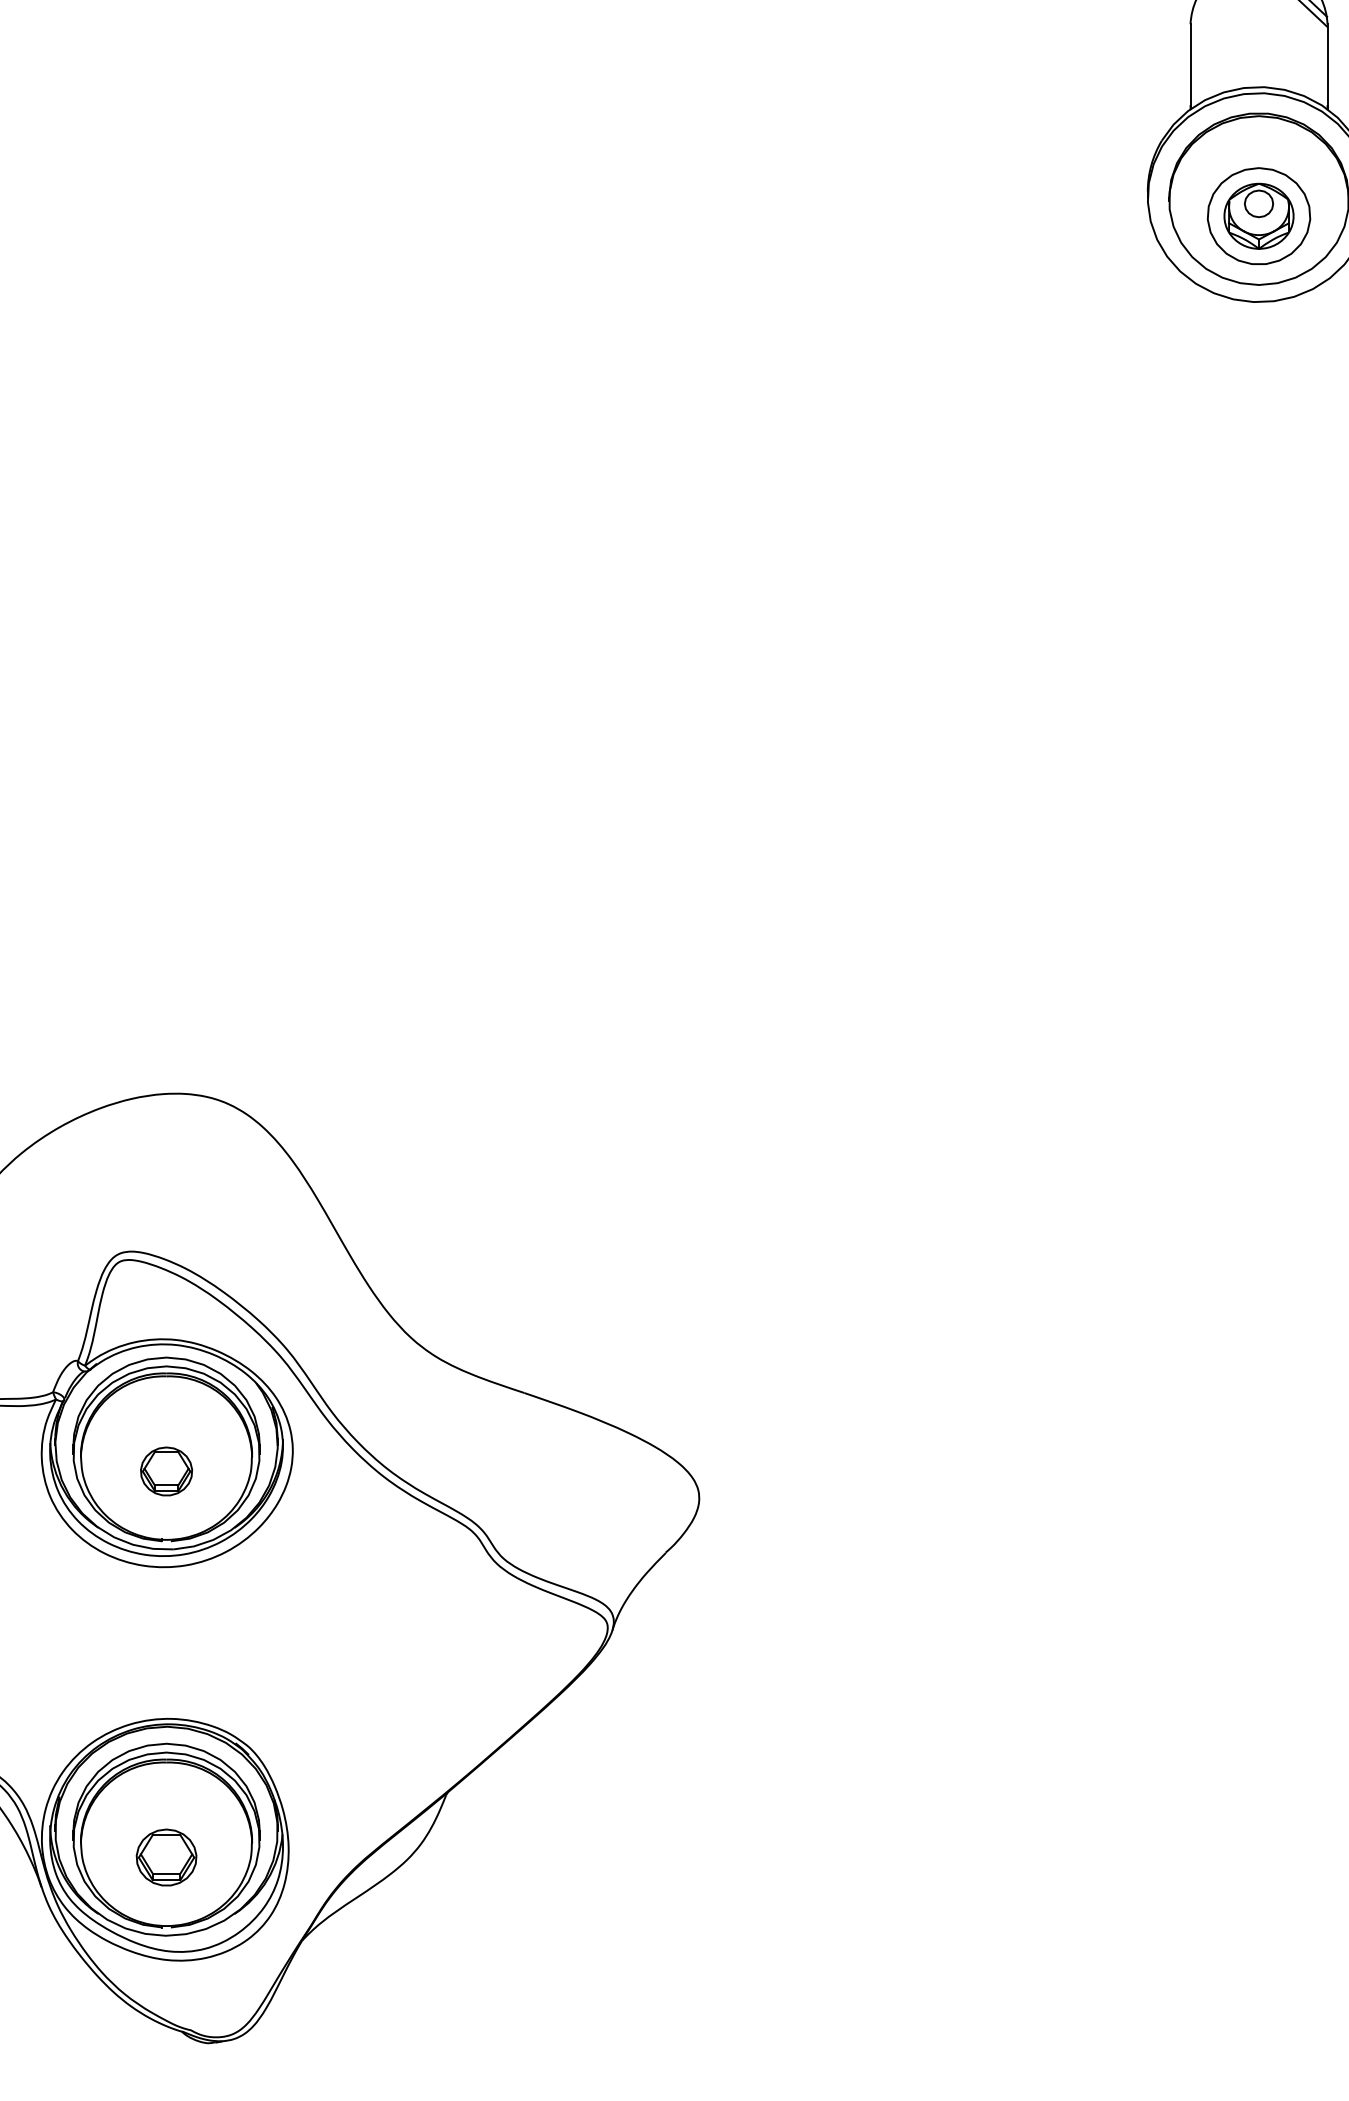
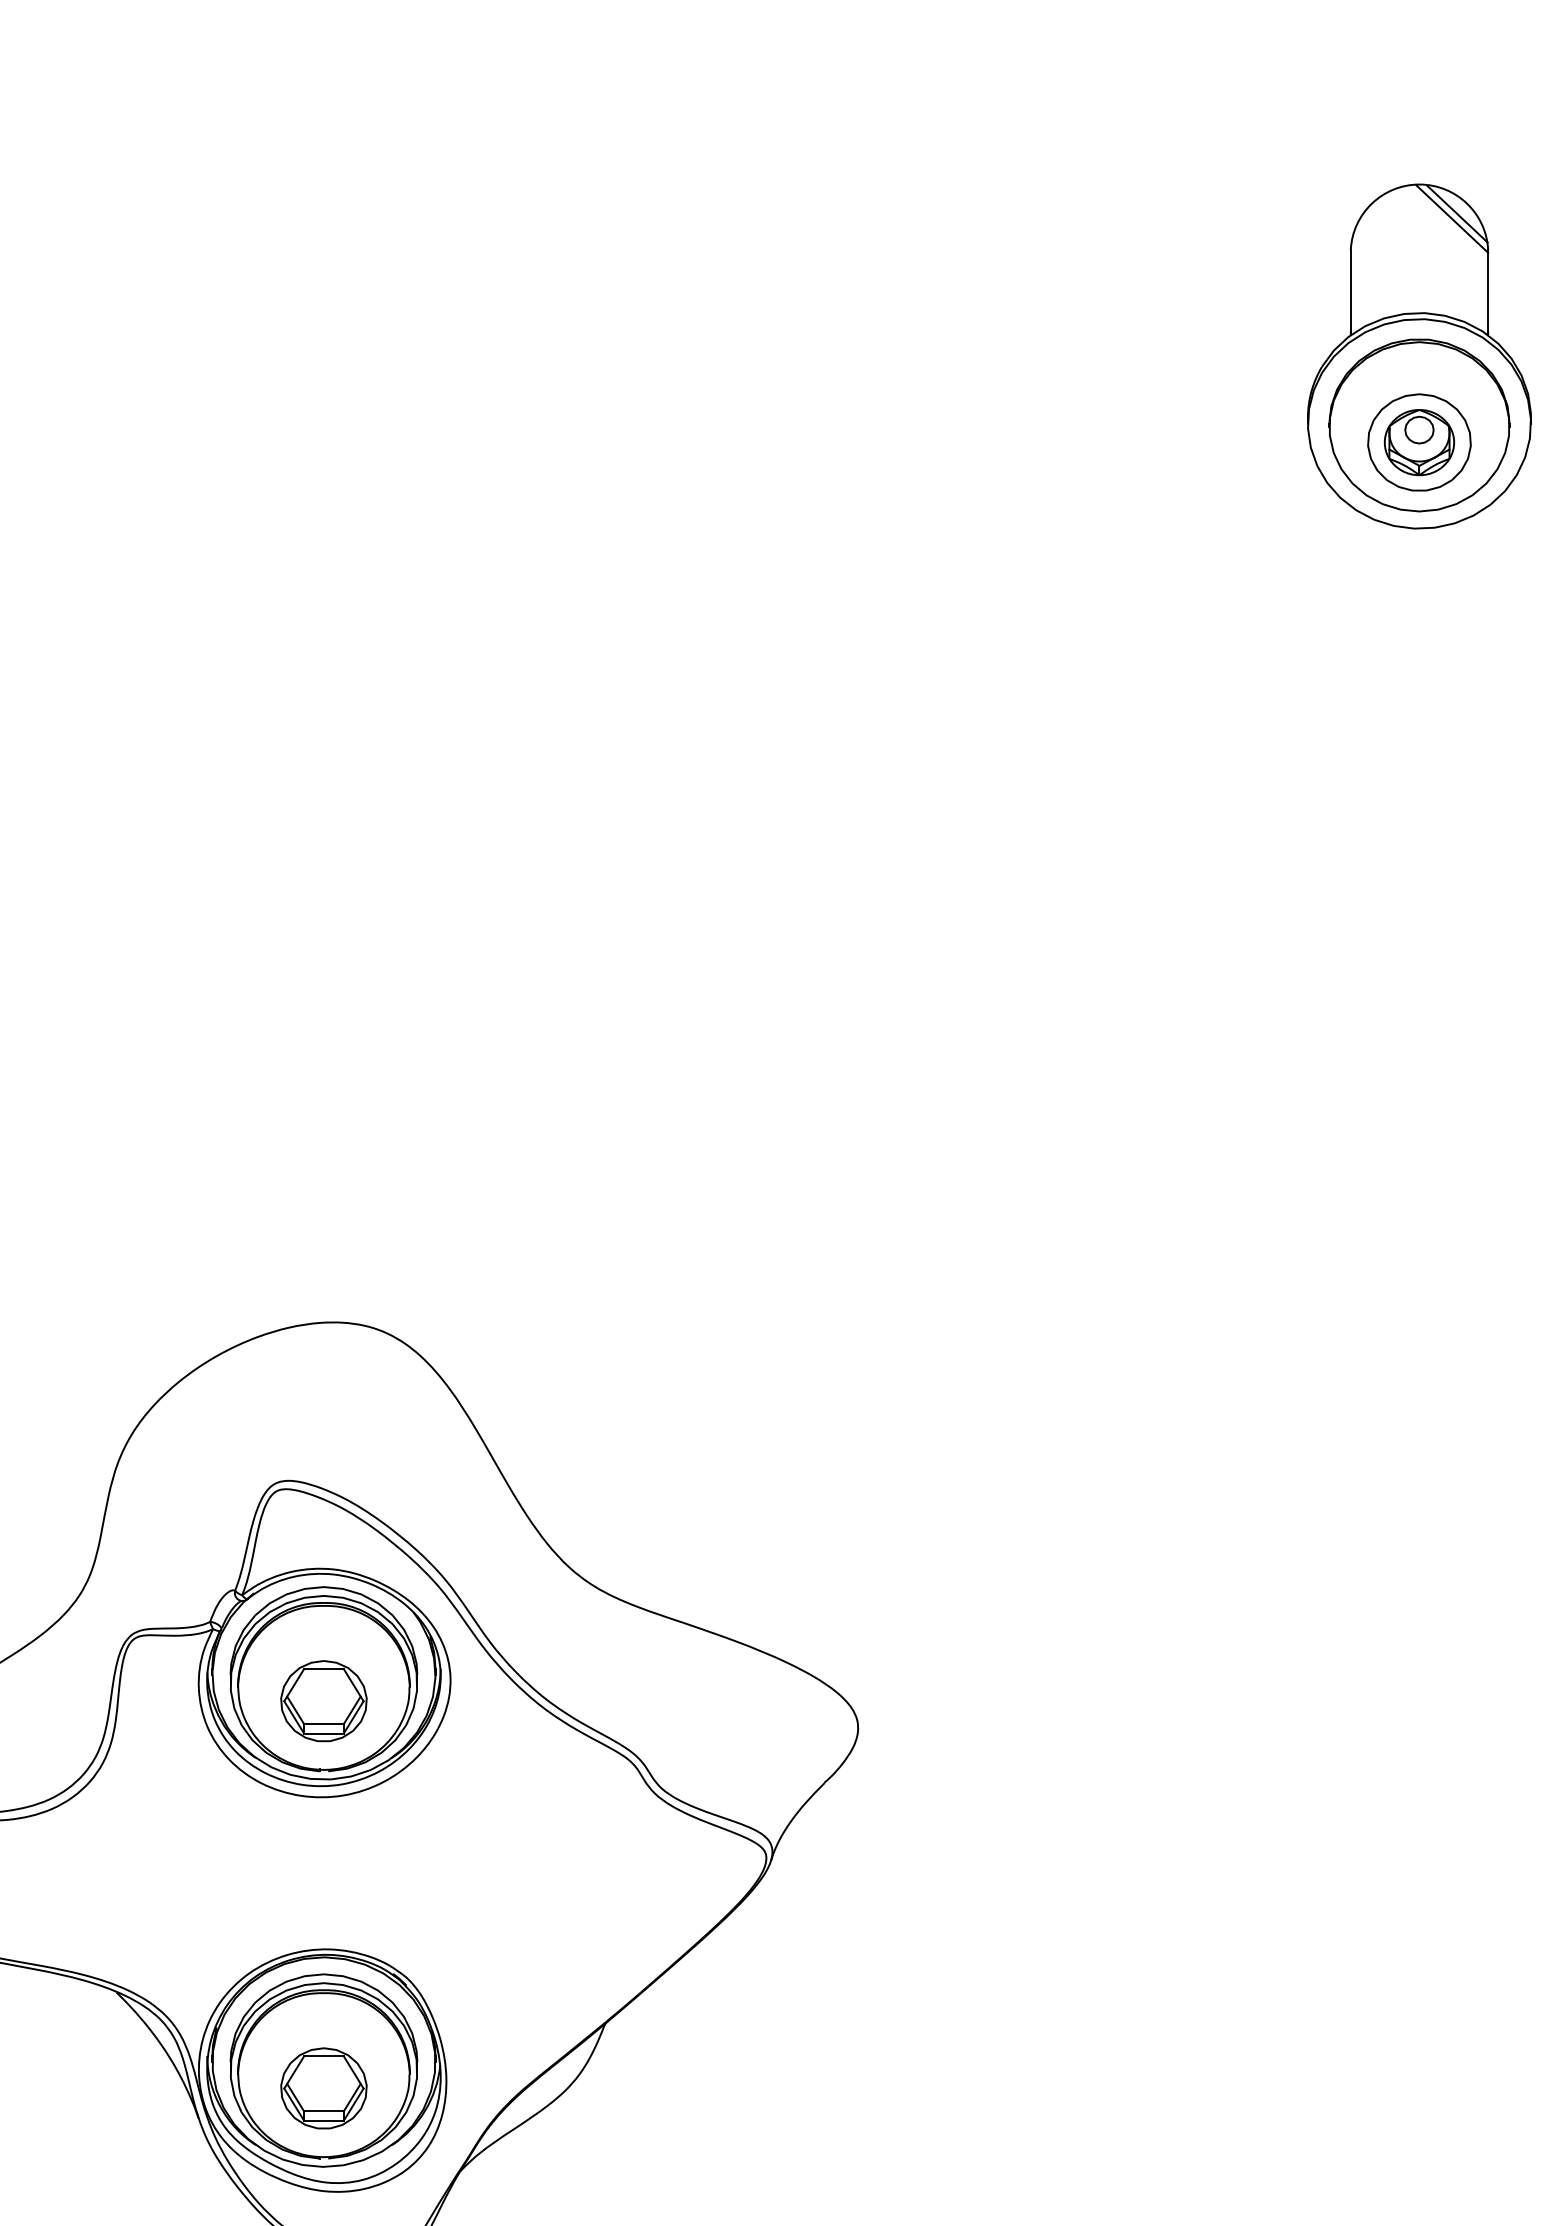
part: (166, 1471) -> (323, 1701), size x1.67
part: (166, 1857) -> (323, 2088), size x1.43

